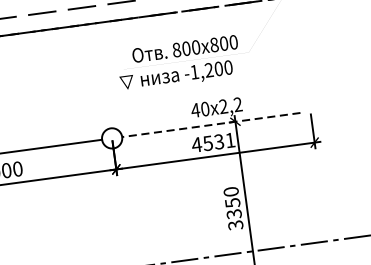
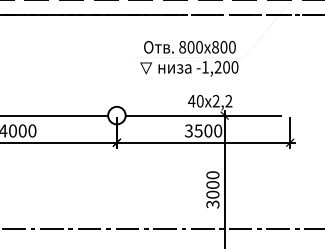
text: (176, 75) -> (189, 68), moved
line: (211, 124) -> (203, 115), dashed -> solid
text: (213, 142) -> (203, 130), 4531 -> 3500
text: (232, 208) -> (212, 189), 3350 -> 3000

